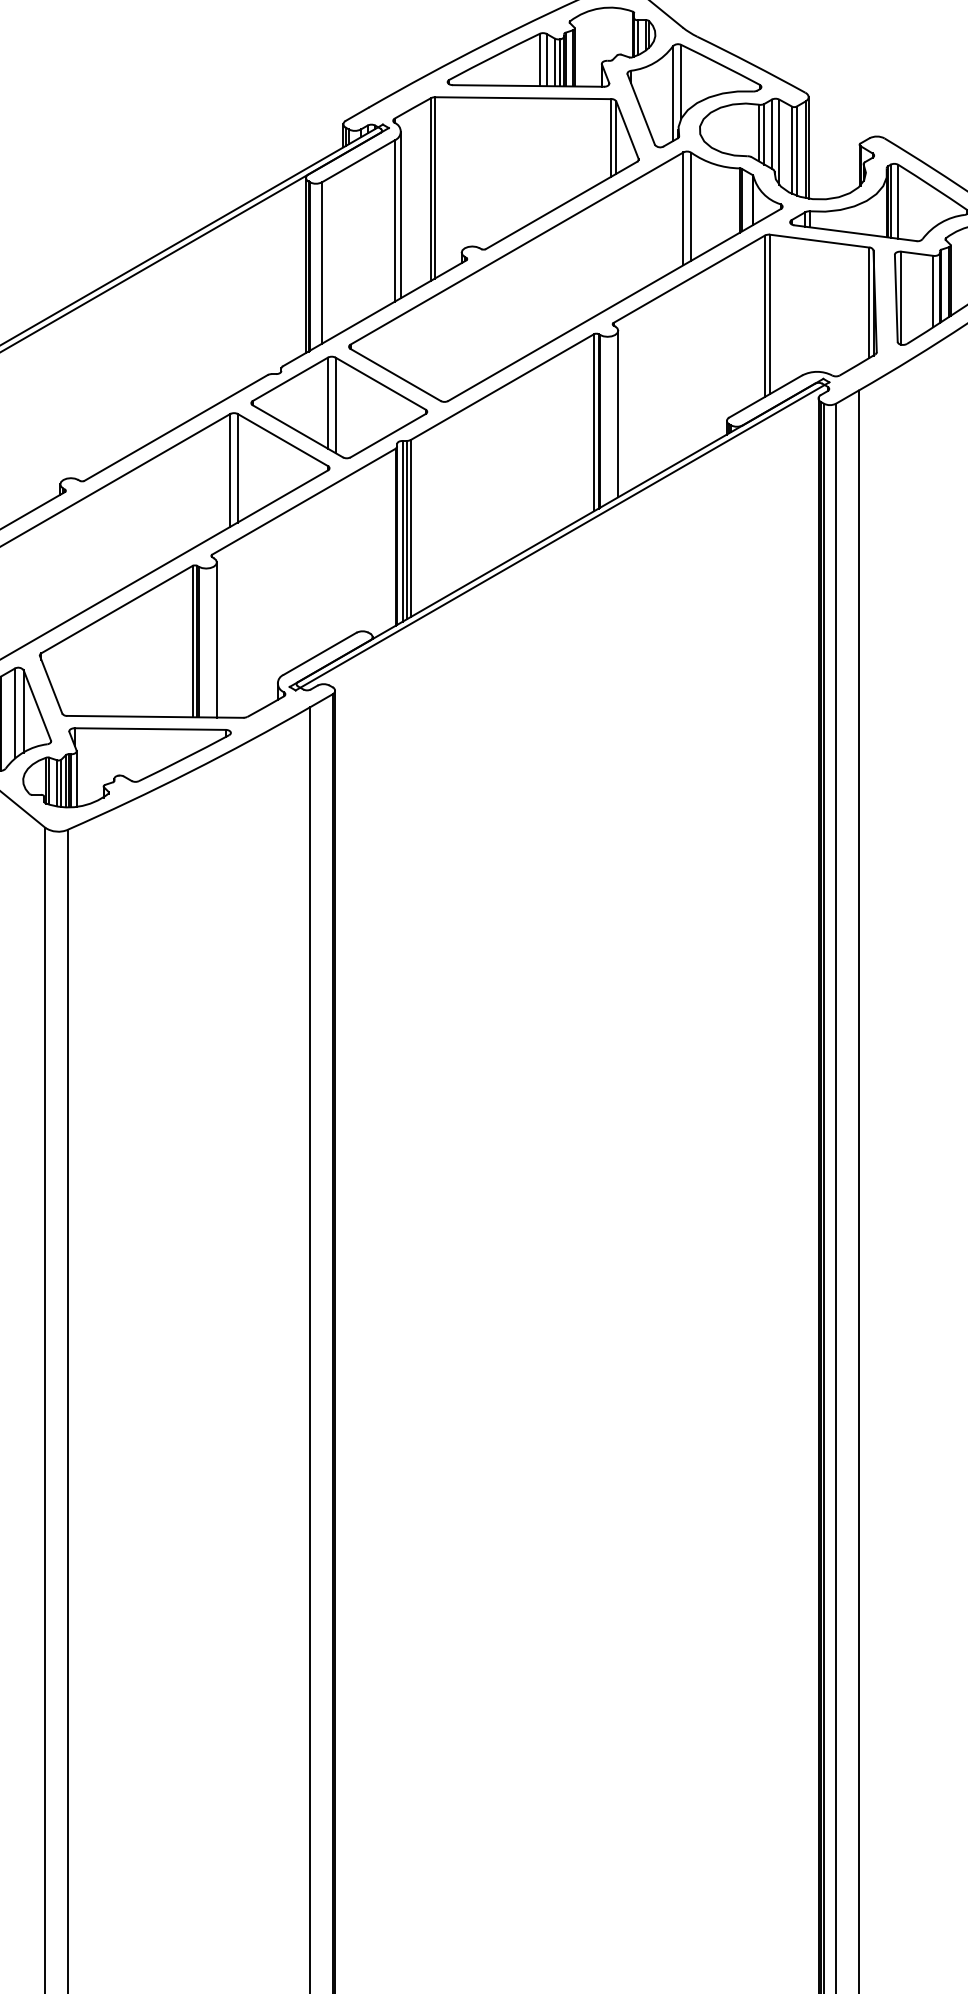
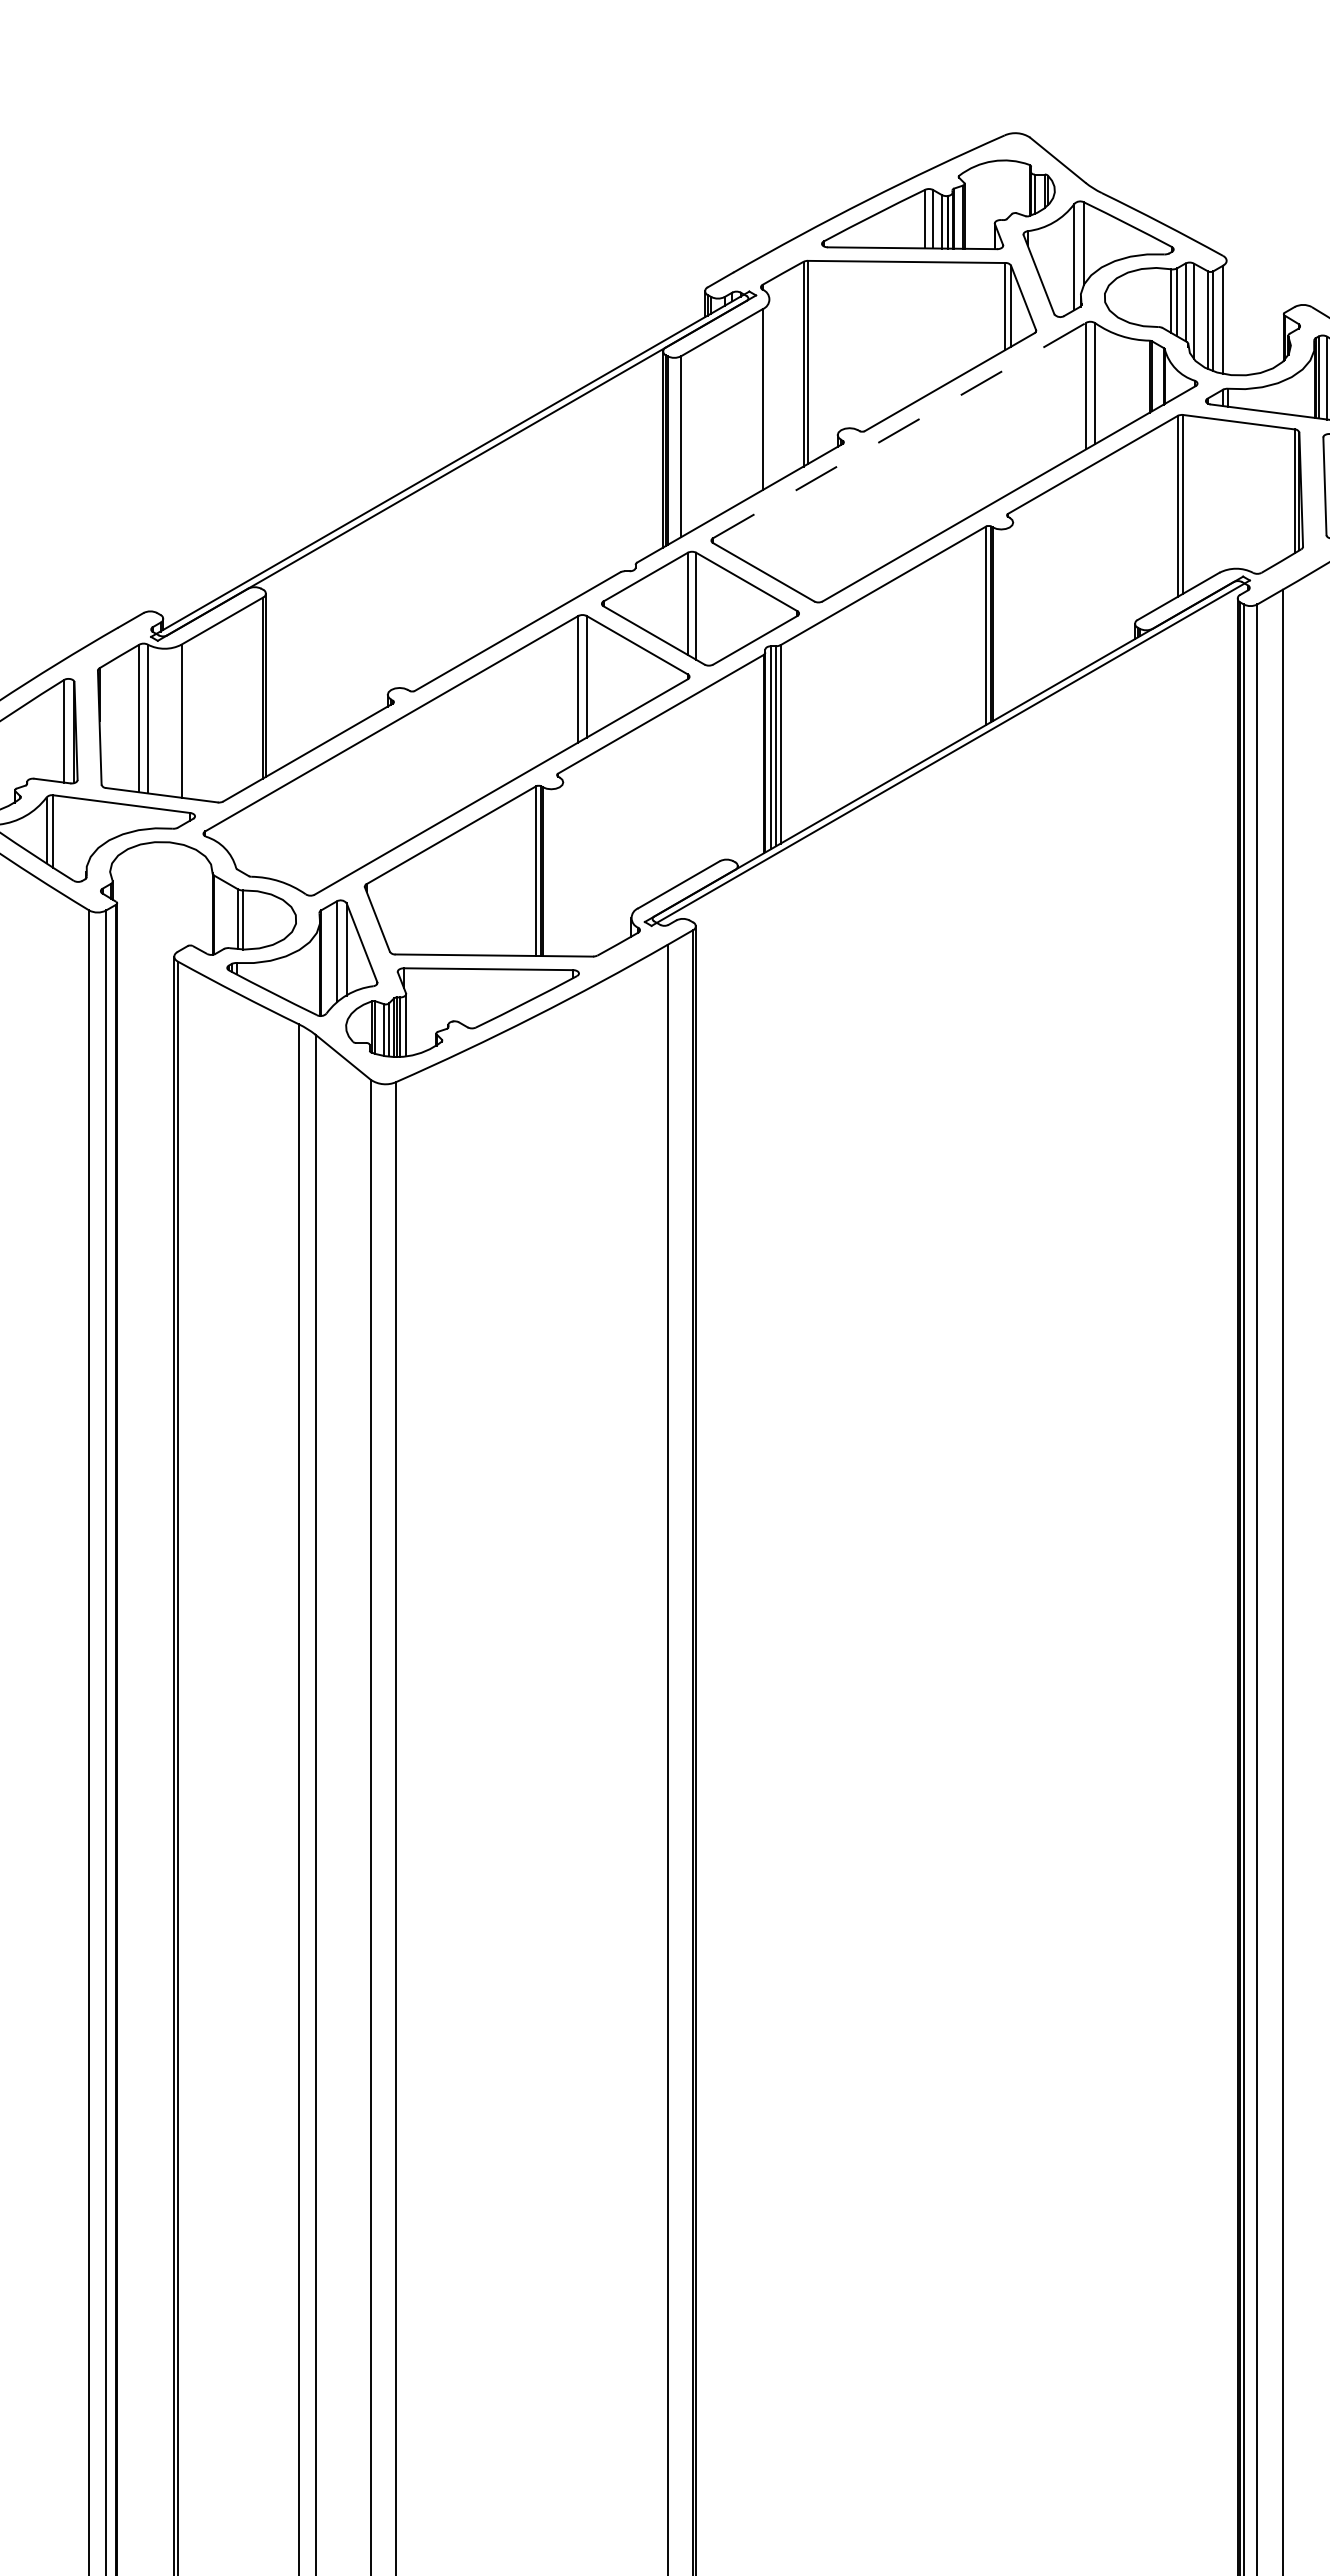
line: (808, 147) -> (1226, 317), removed
line: (400, 214) -> (769, 392), removed
line: (517, 248) -> (900, 430), solid -> dashed
line: (618, 413) -> (1013, 615), removed
line: (217, 640) -> (563, 869), removed

